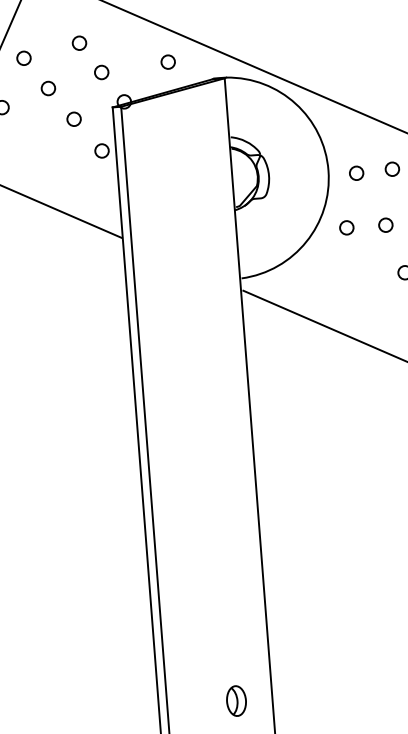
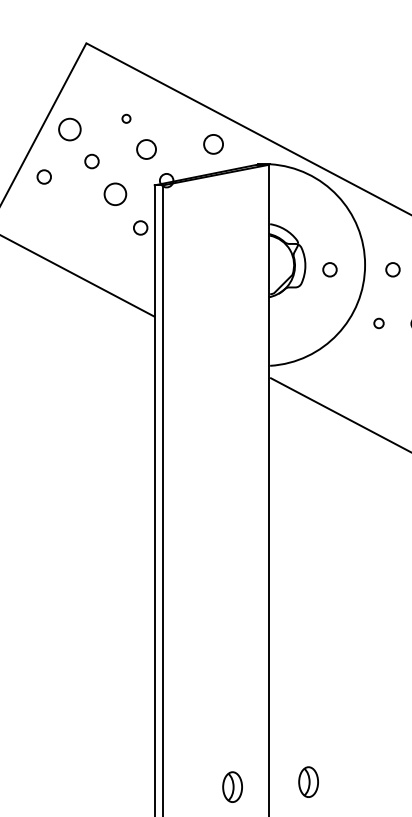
circle: (79, 42) -> (126, 118), size x0.6
circle: (23, 58) -> (69, 129), size x1.6
circle: (168, 62) -> (213, 144), size x1.4
circle: (100, 72) -> (145, 149), size x1.4
circle: (73, 118) -> (114, 193), size x1.6
circle: (293, 177) -> (329, 269), added
circle: (346, 227) -> (378, 323), size x0.7
part: (311, 689) -> (308, 781), added

